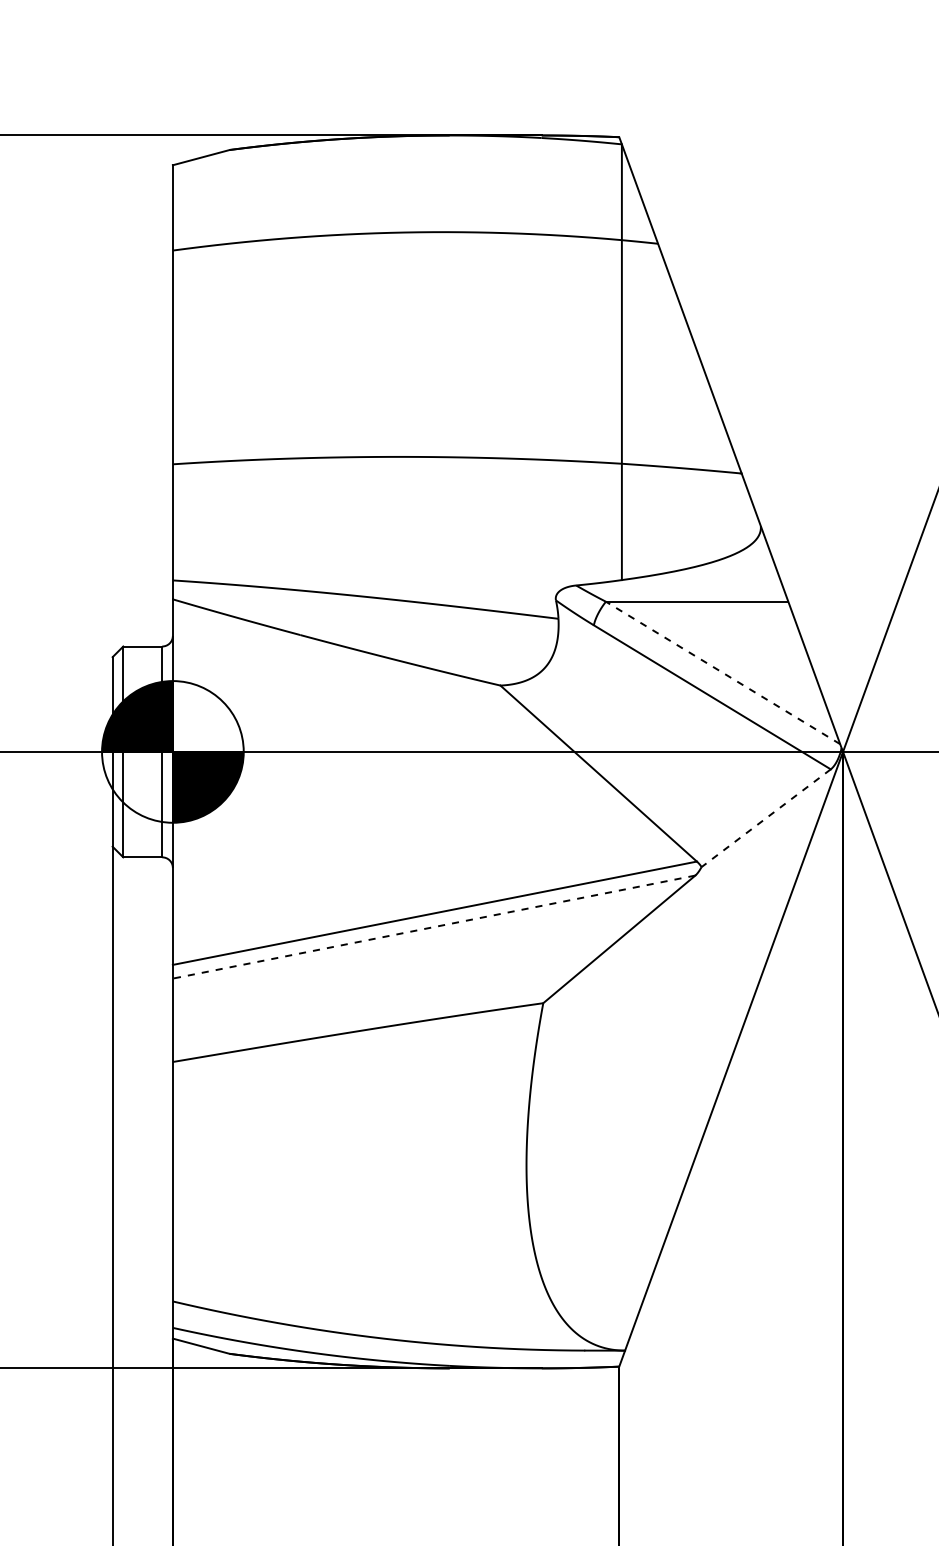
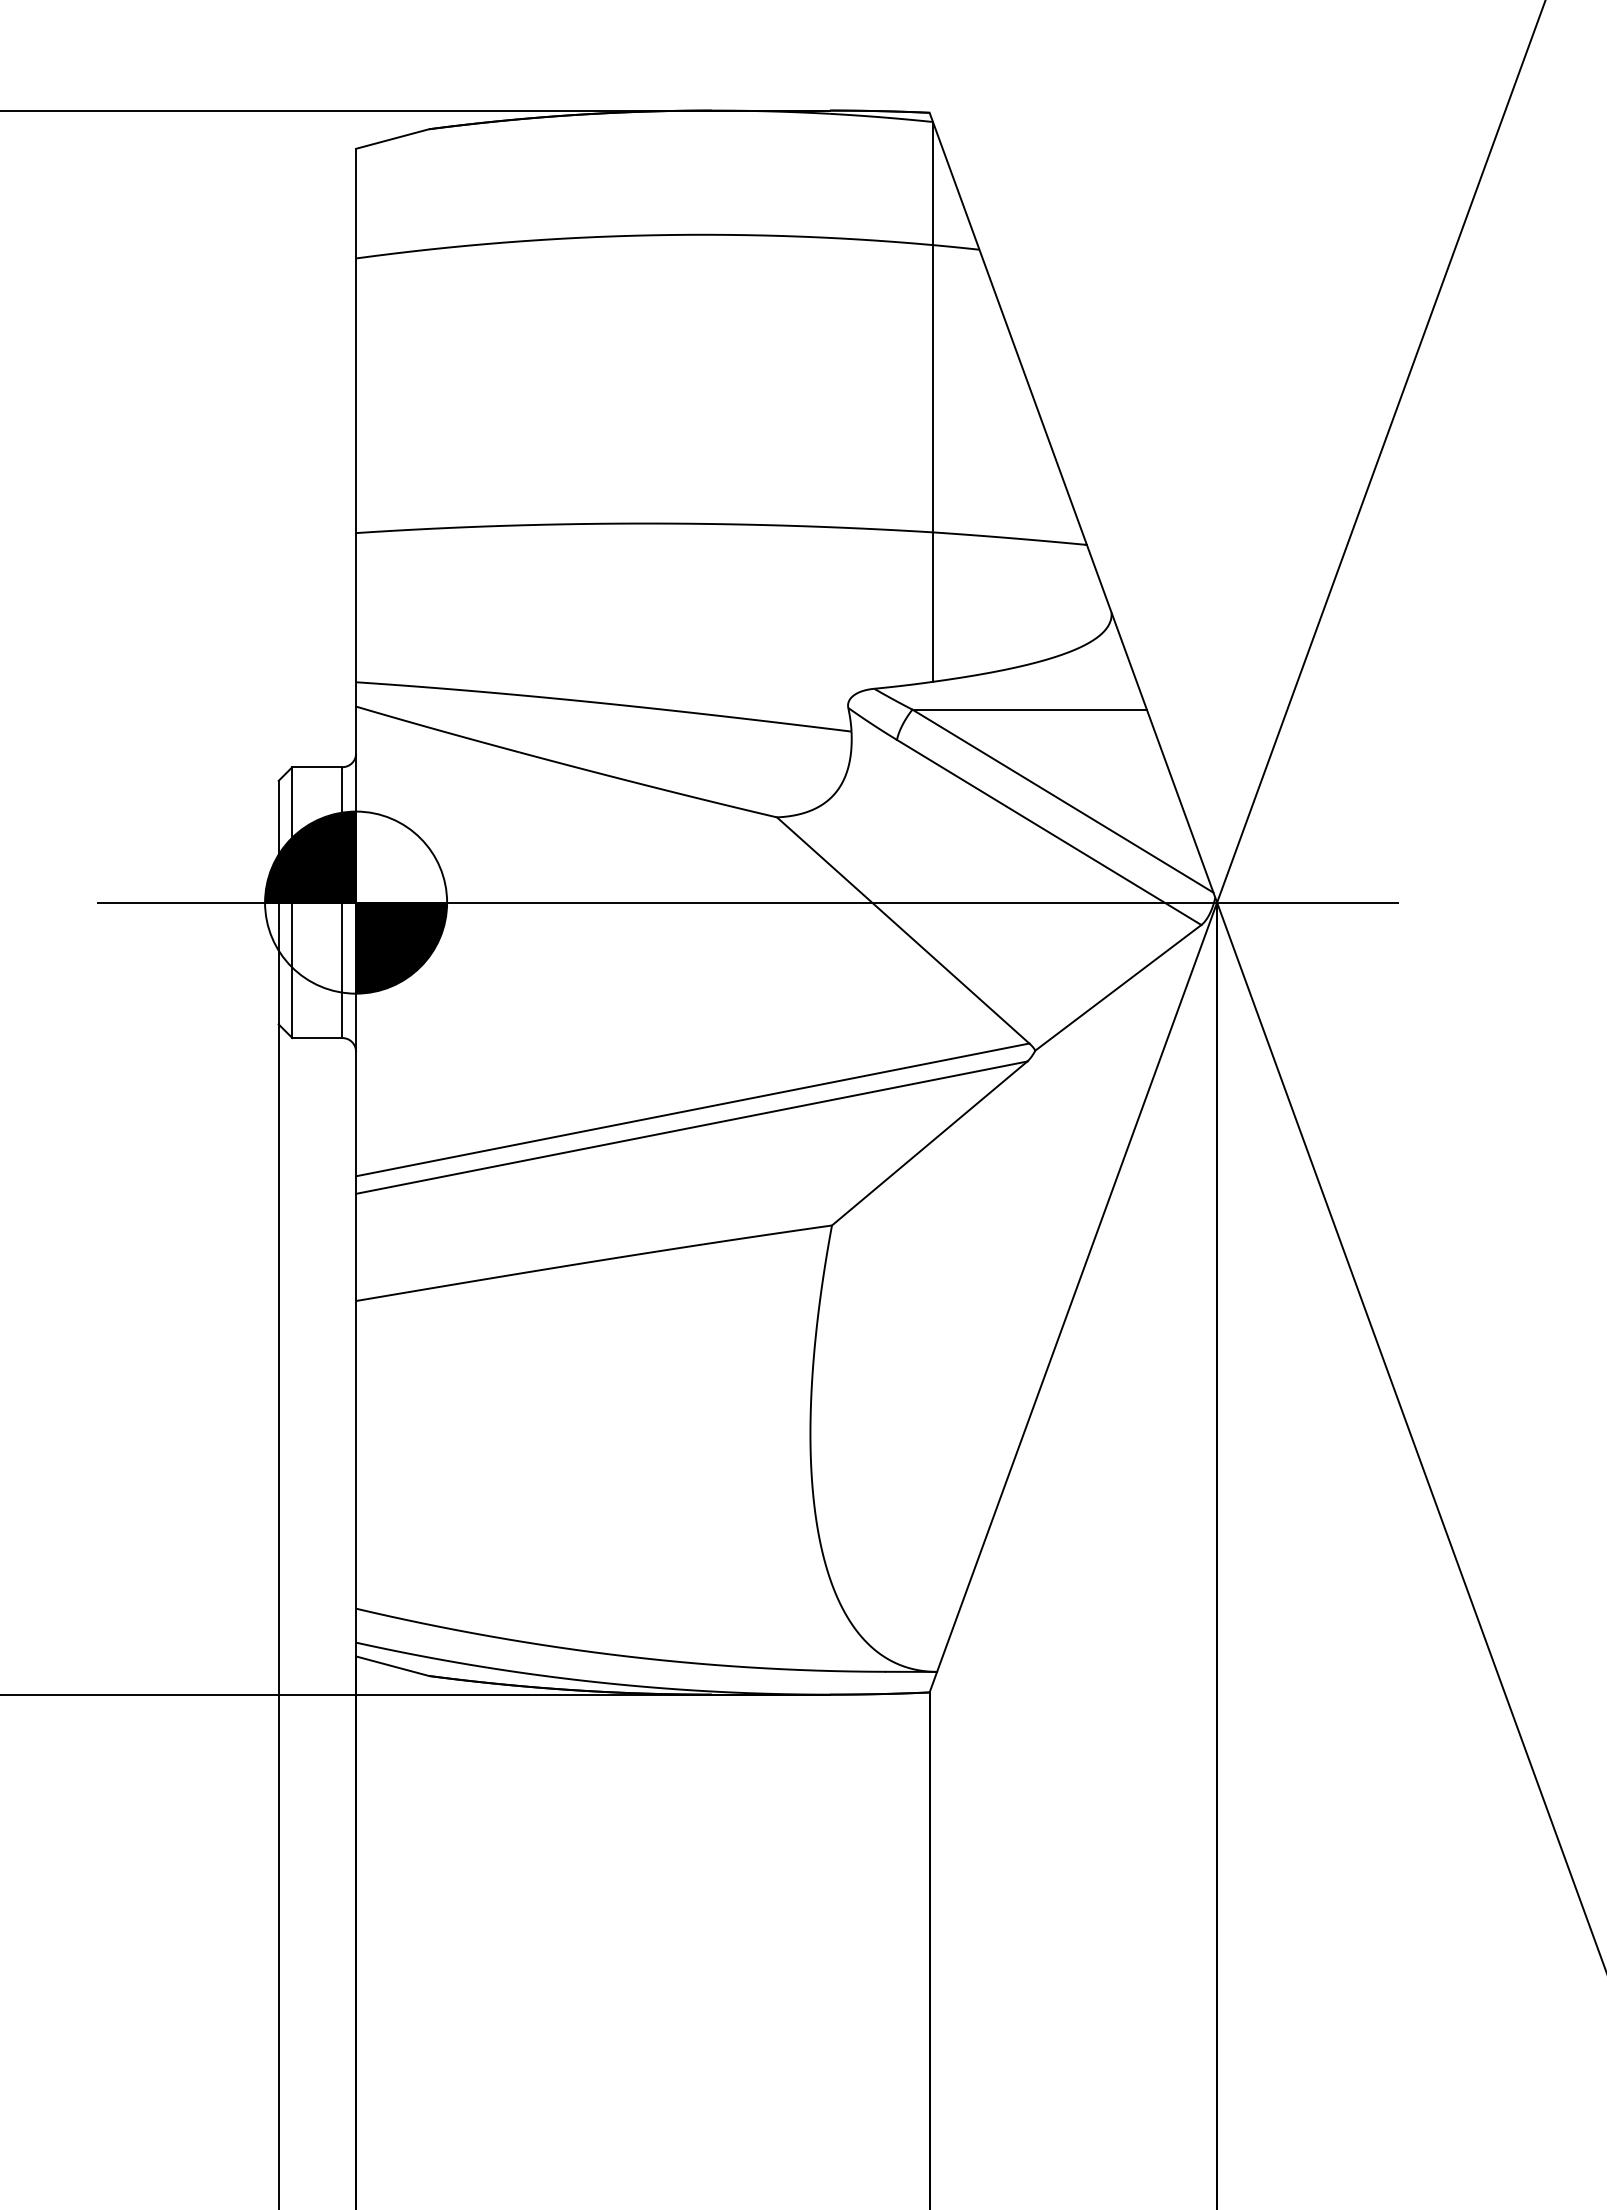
line: (722, 672) -> (1062, 800), dashed -> solid
line: (765, 818) -> (1117, 988), dashed -> solid
line: (433, 926) -> (691, 1127), dashed -> solid

